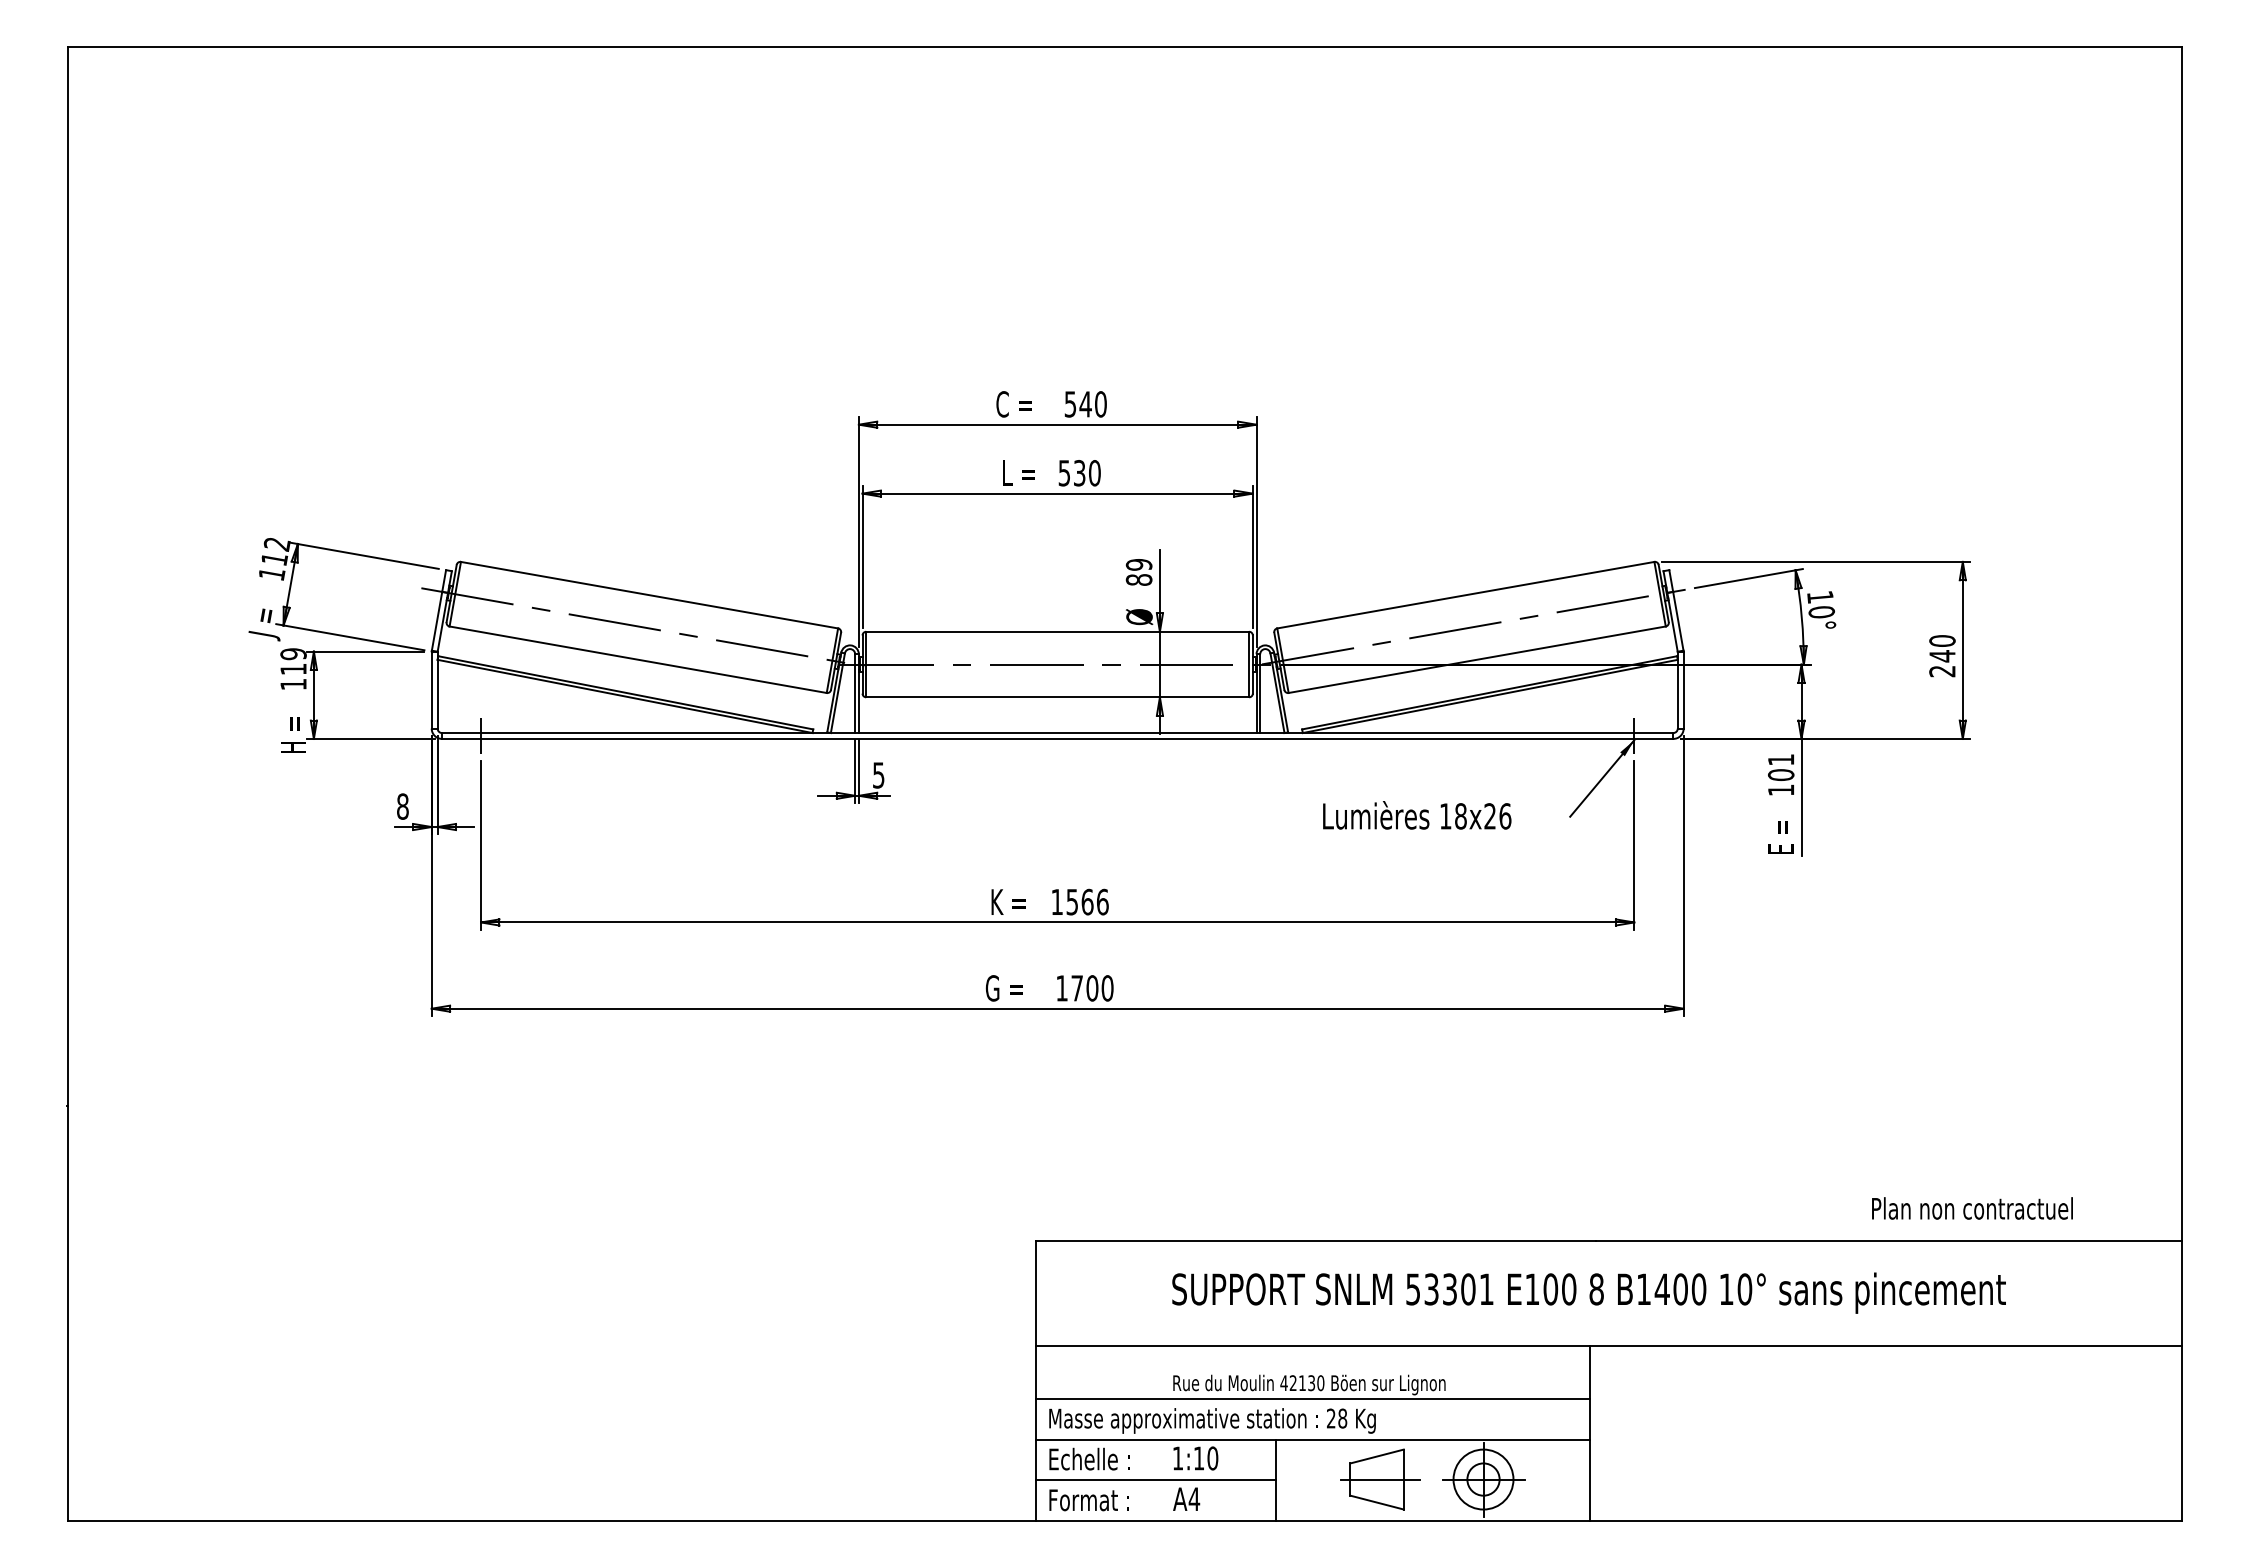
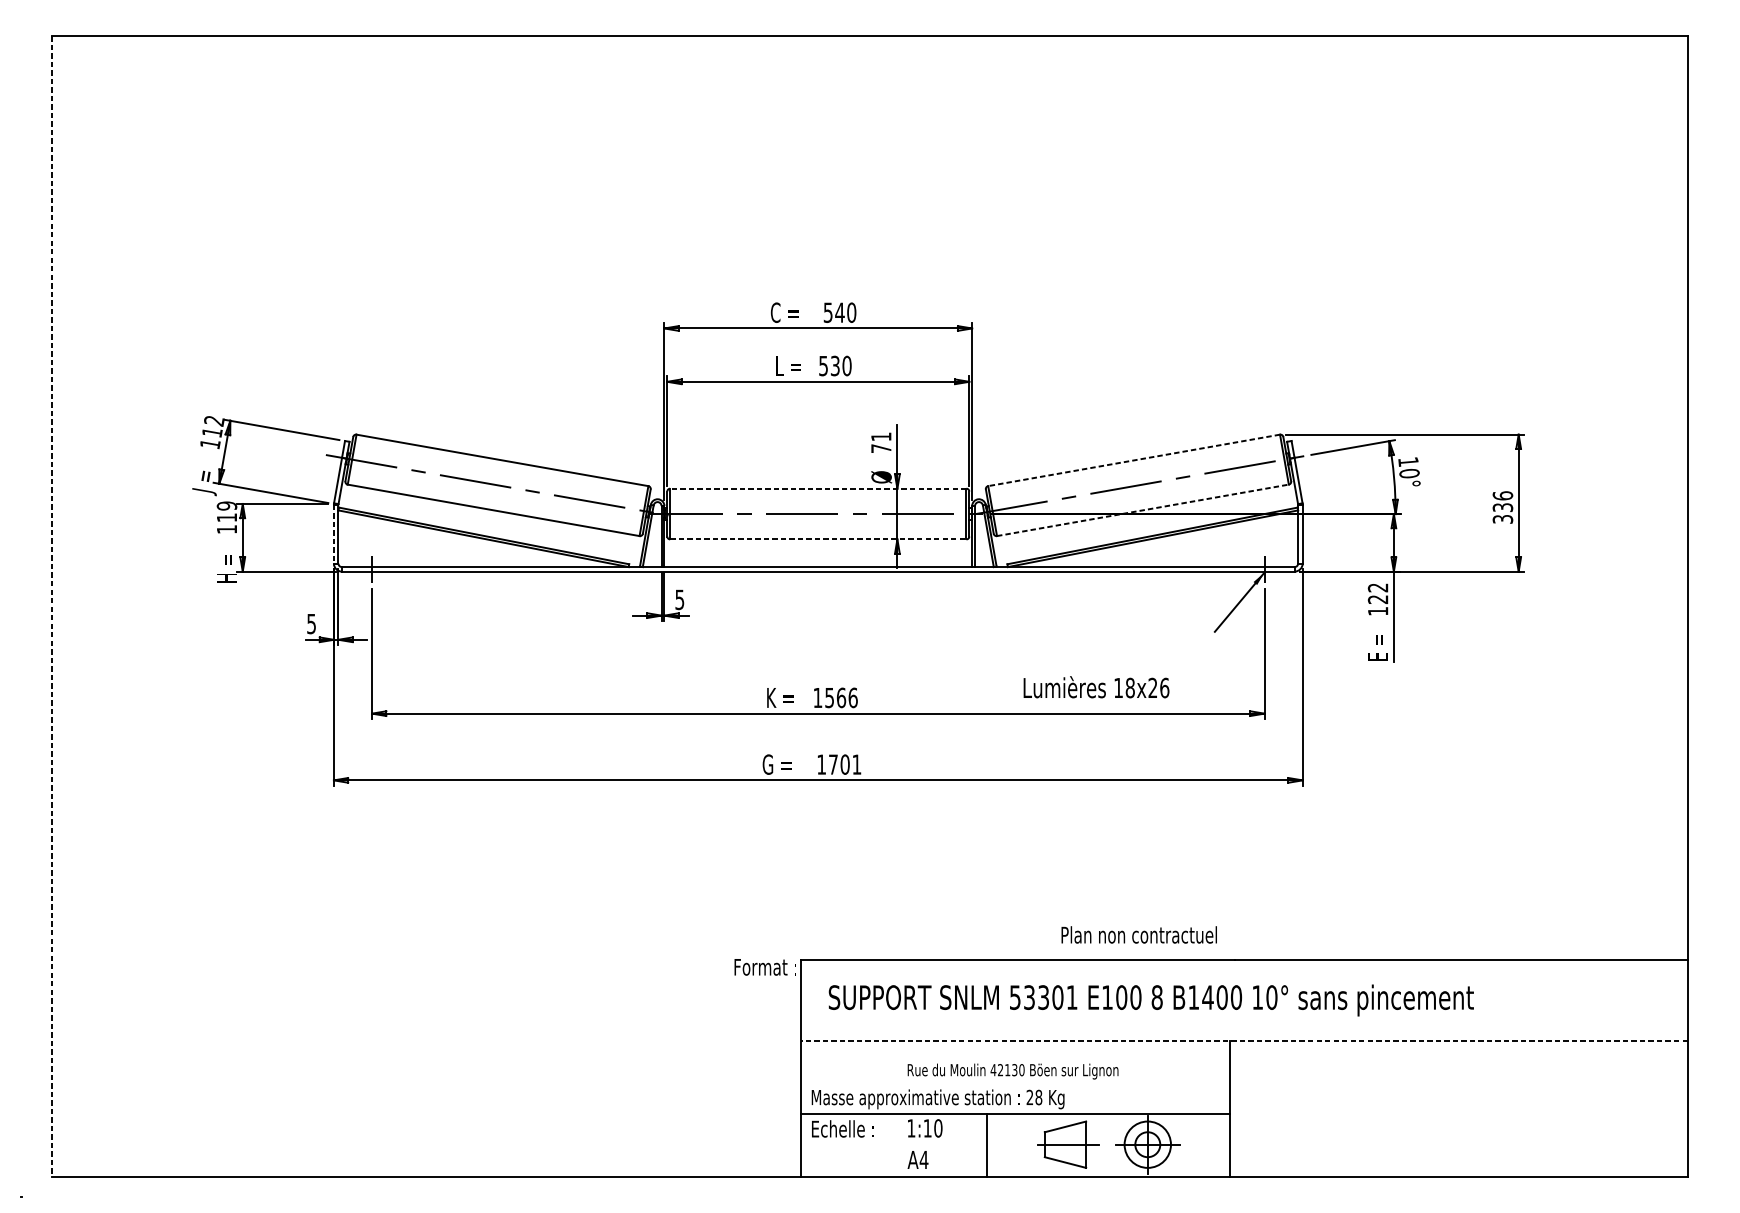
text: (1138, 572) -> (880, 442), 89 -> 71
line: (1465, 595) -> (1133, 460), solid -> dashed
line: (1057, 631) -> (818, 488), solid -> dashed
text: (1942, 656) -> (1502, 507), 240 -> 336
line: (1477, 659) -> (1143, 510), solid -> dashed
line: (431, 691) -> (333, 534), solid -> dashed
line: (1058, 697) -> (818, 539), solid -> dashed
text: (1780, 767) -> (1377, 593), 101 -> 122
line: (67, 784) -> (52, 606), solid -> dashed
text: (402, 806) -> (311, 623), 8 -> 5
text: (1417, 815) -> (1096, 687), moved
text: (1107, 988) -> (856, 764), 1700 -> 1701
text: (1972, 1208) -> (1139, 934), moved
text: (1588, 1292) -> (1150, 999), moved
line: (1608, 1345) -> (1244, 1040), solid -> dashed
line: (1312, 1399) -> (1015, 1082), removed
line: (1155, 1480) -> (893, 1145), removed
text: (1088, 1500) -> (764, 967), moved

